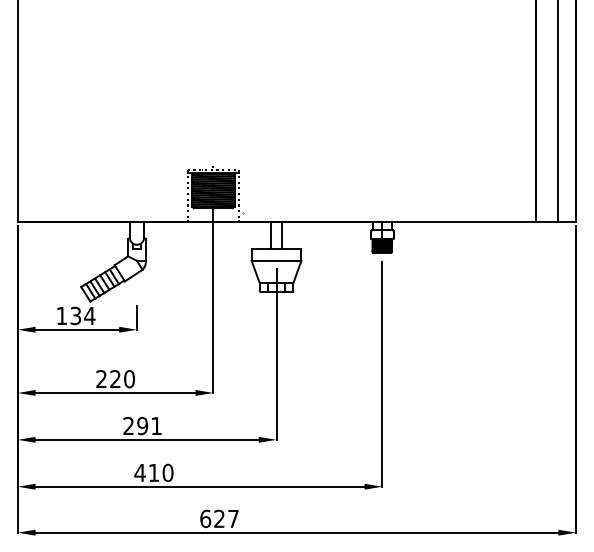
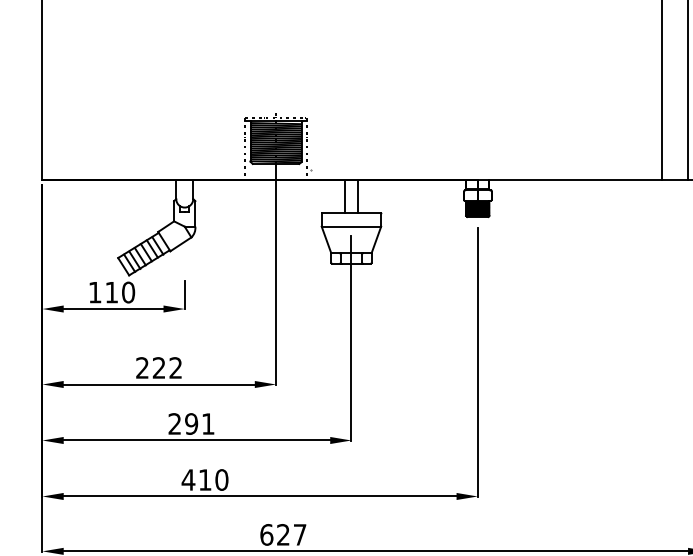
text: (82, 315) -> (119, 291), 134 -> 110
text: (129, 379) -> (175, 368), 220 -> 222

